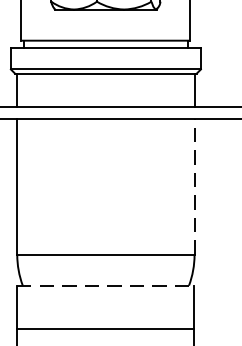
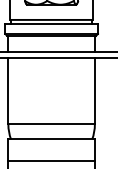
line: (193, 185) -> (94, 90), dashed -> solid
line: (107, 285) -> (52, 139), dashed -> solid

